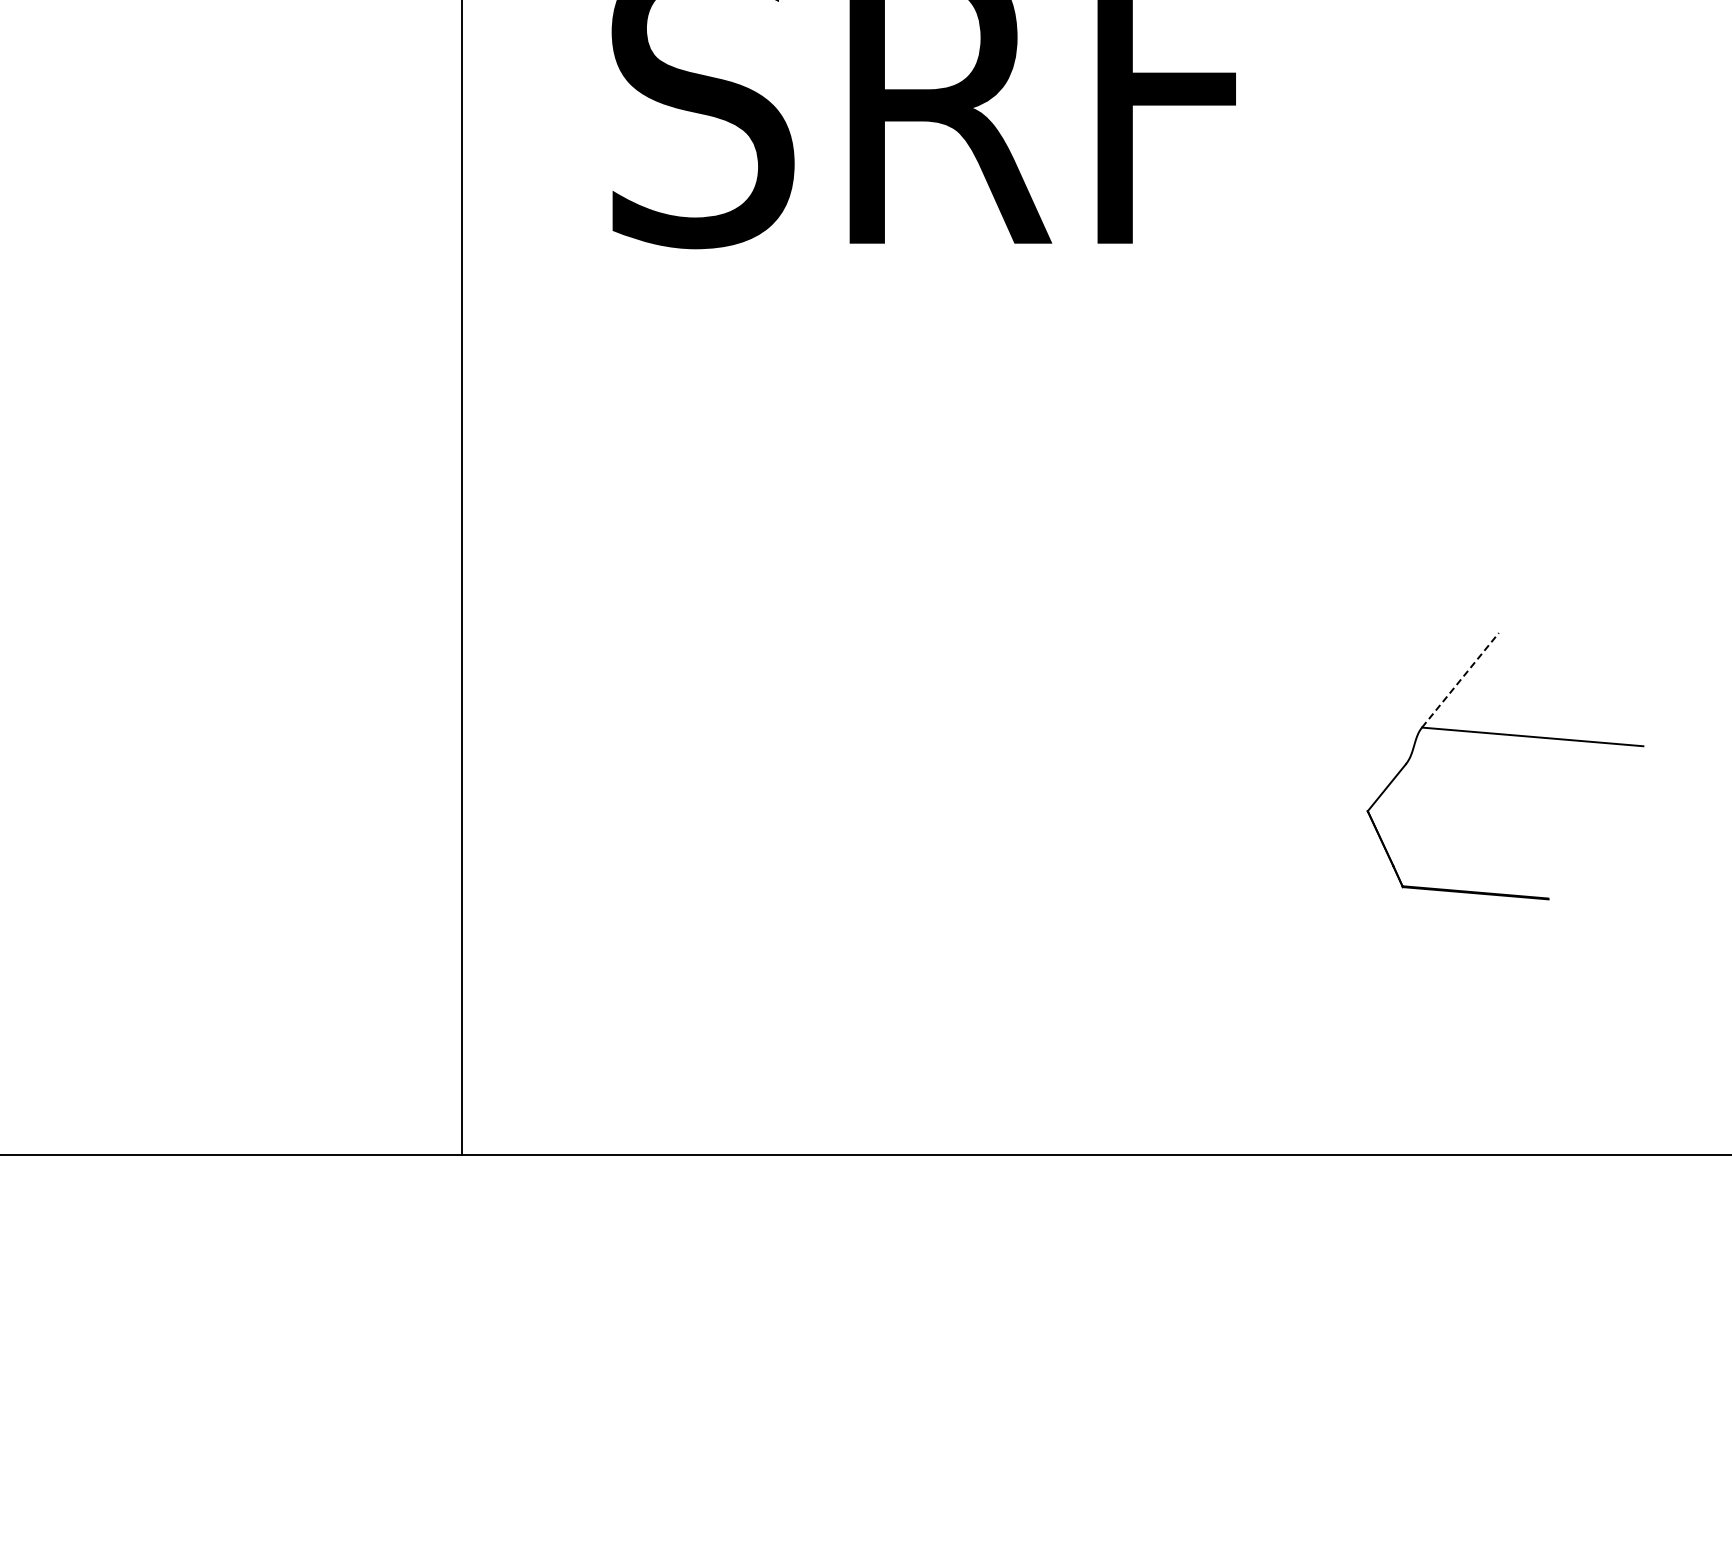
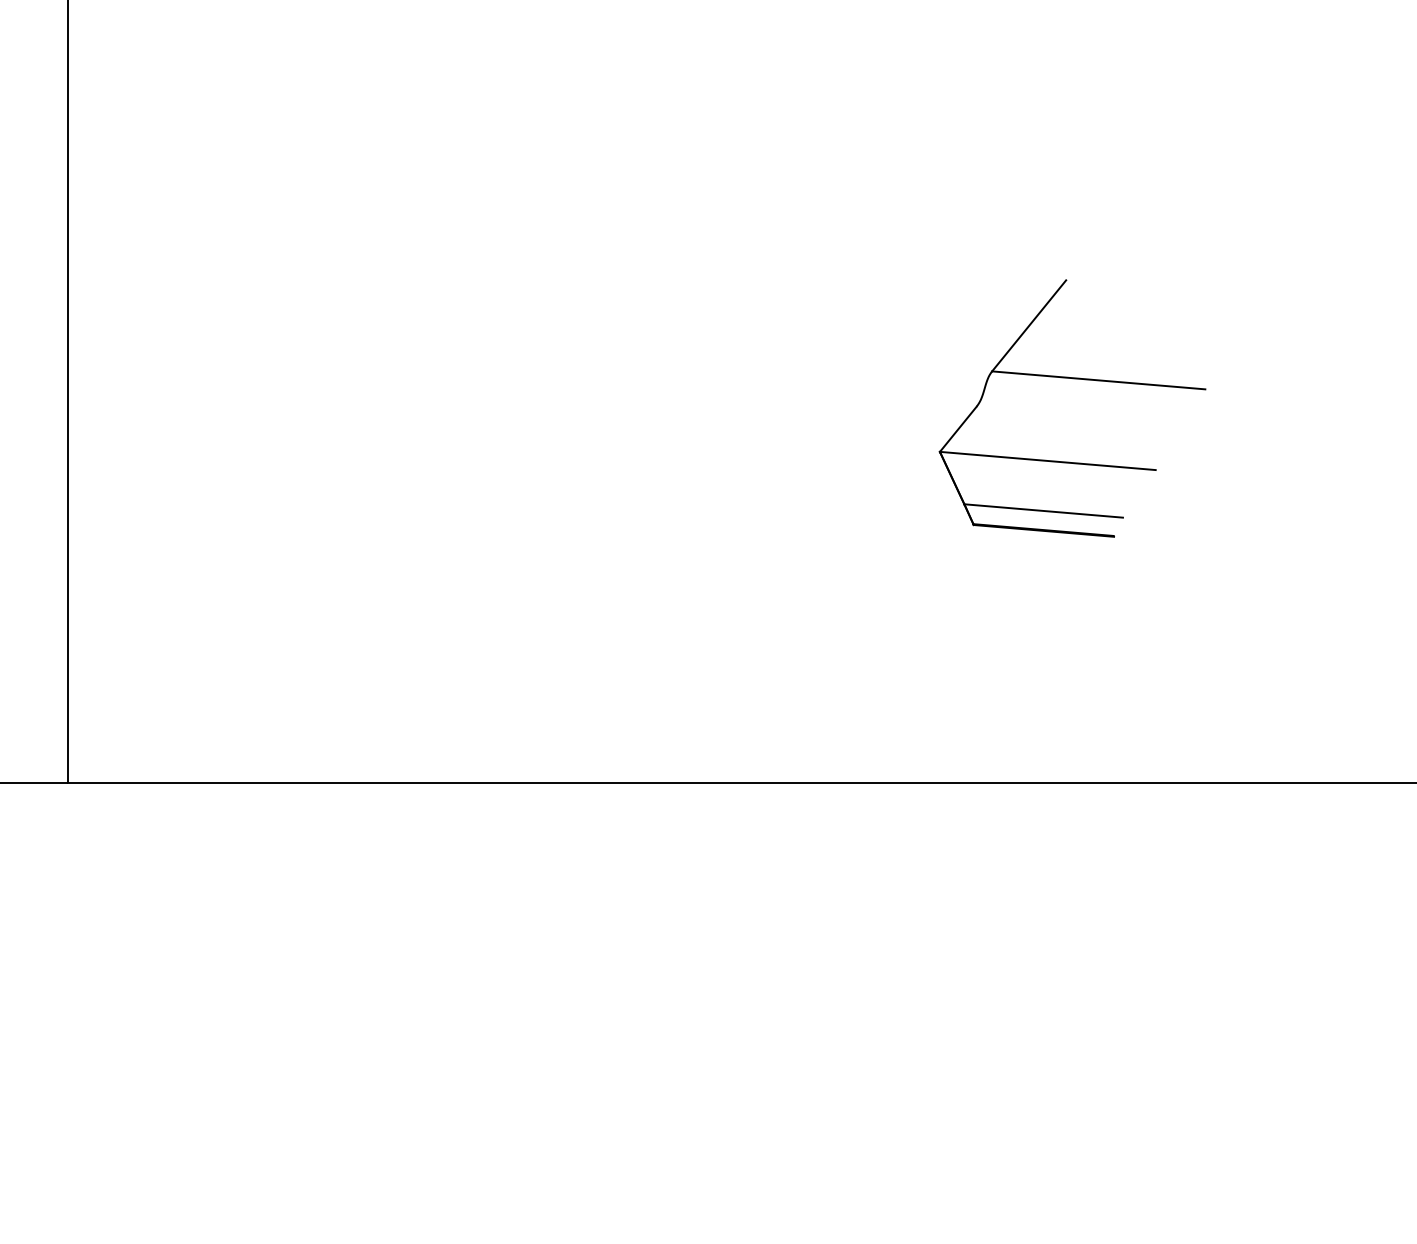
line: (1460, 680) -> (1029, 326), dashed -> solid
line: (1479, 820) -> (1047, 460), added
line: (1475, 872) -> (1043, 510), added

